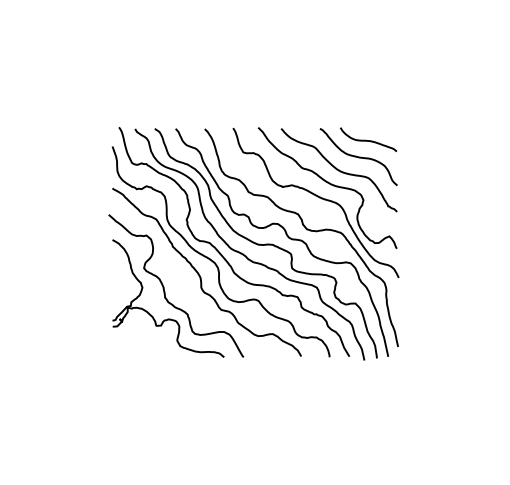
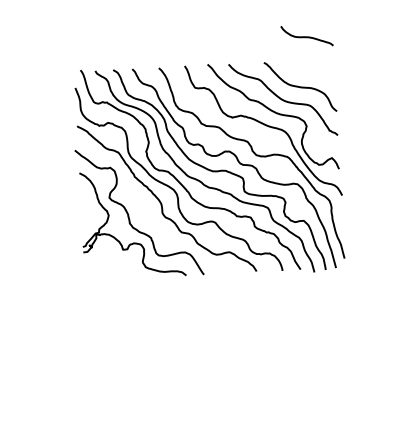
curve: (368, 140) -> (307, 36), moved

